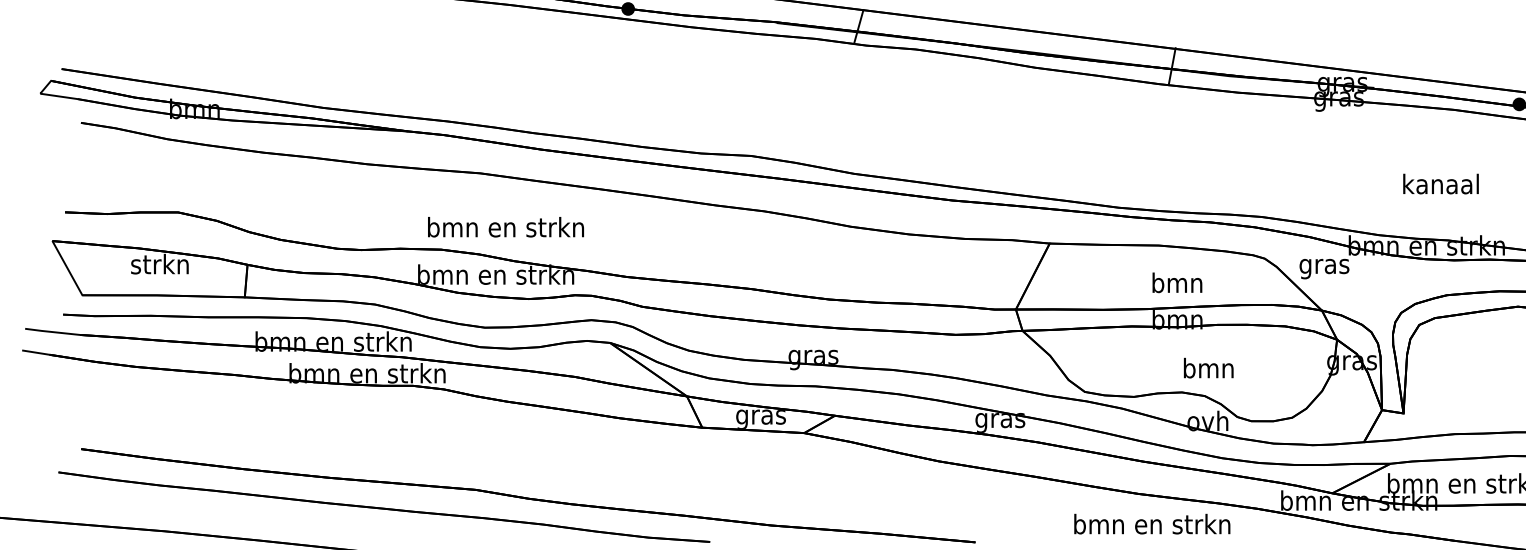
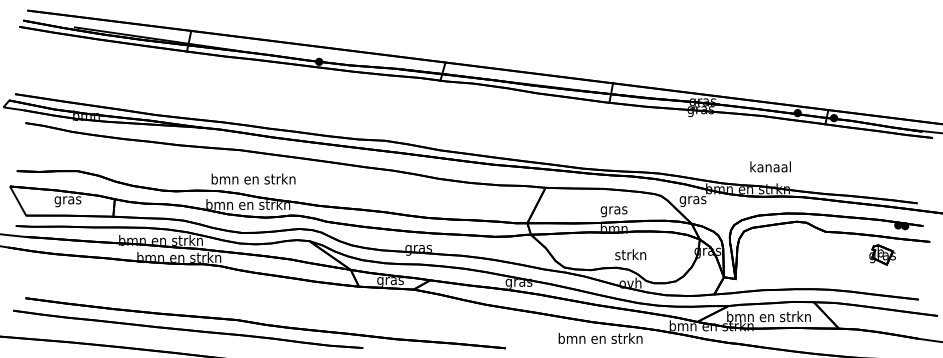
text: (1440, 183) -> (770, 166), moved
text: (159, 267) -> (67, 200), strkn -> gras
text: (1176, 285) -> (613, 210), bmn -> gras
text: (1207, 367) -> (630, 254), bmn -> strkn

